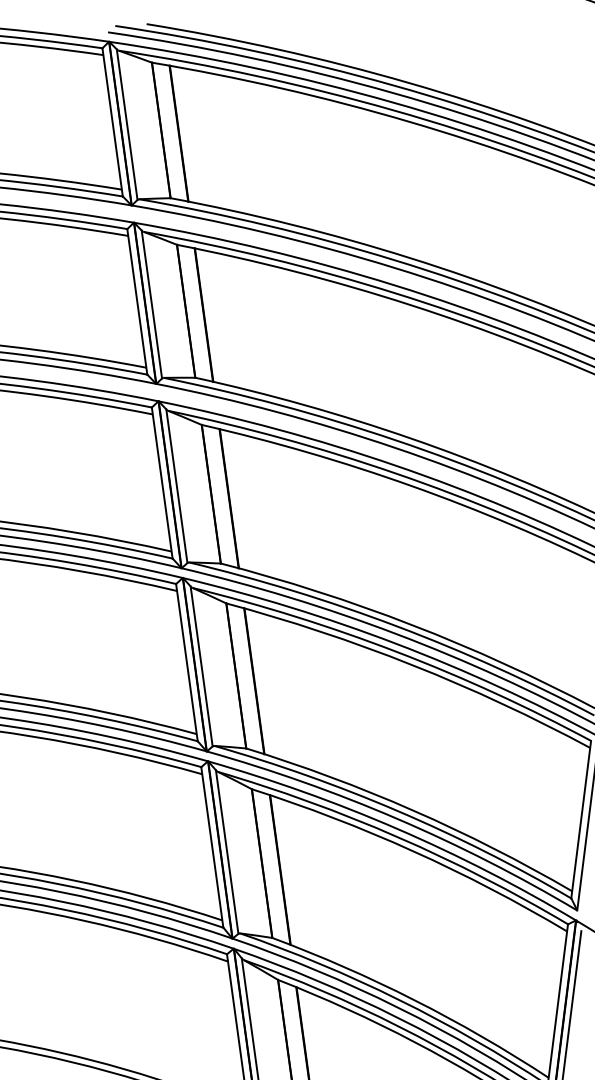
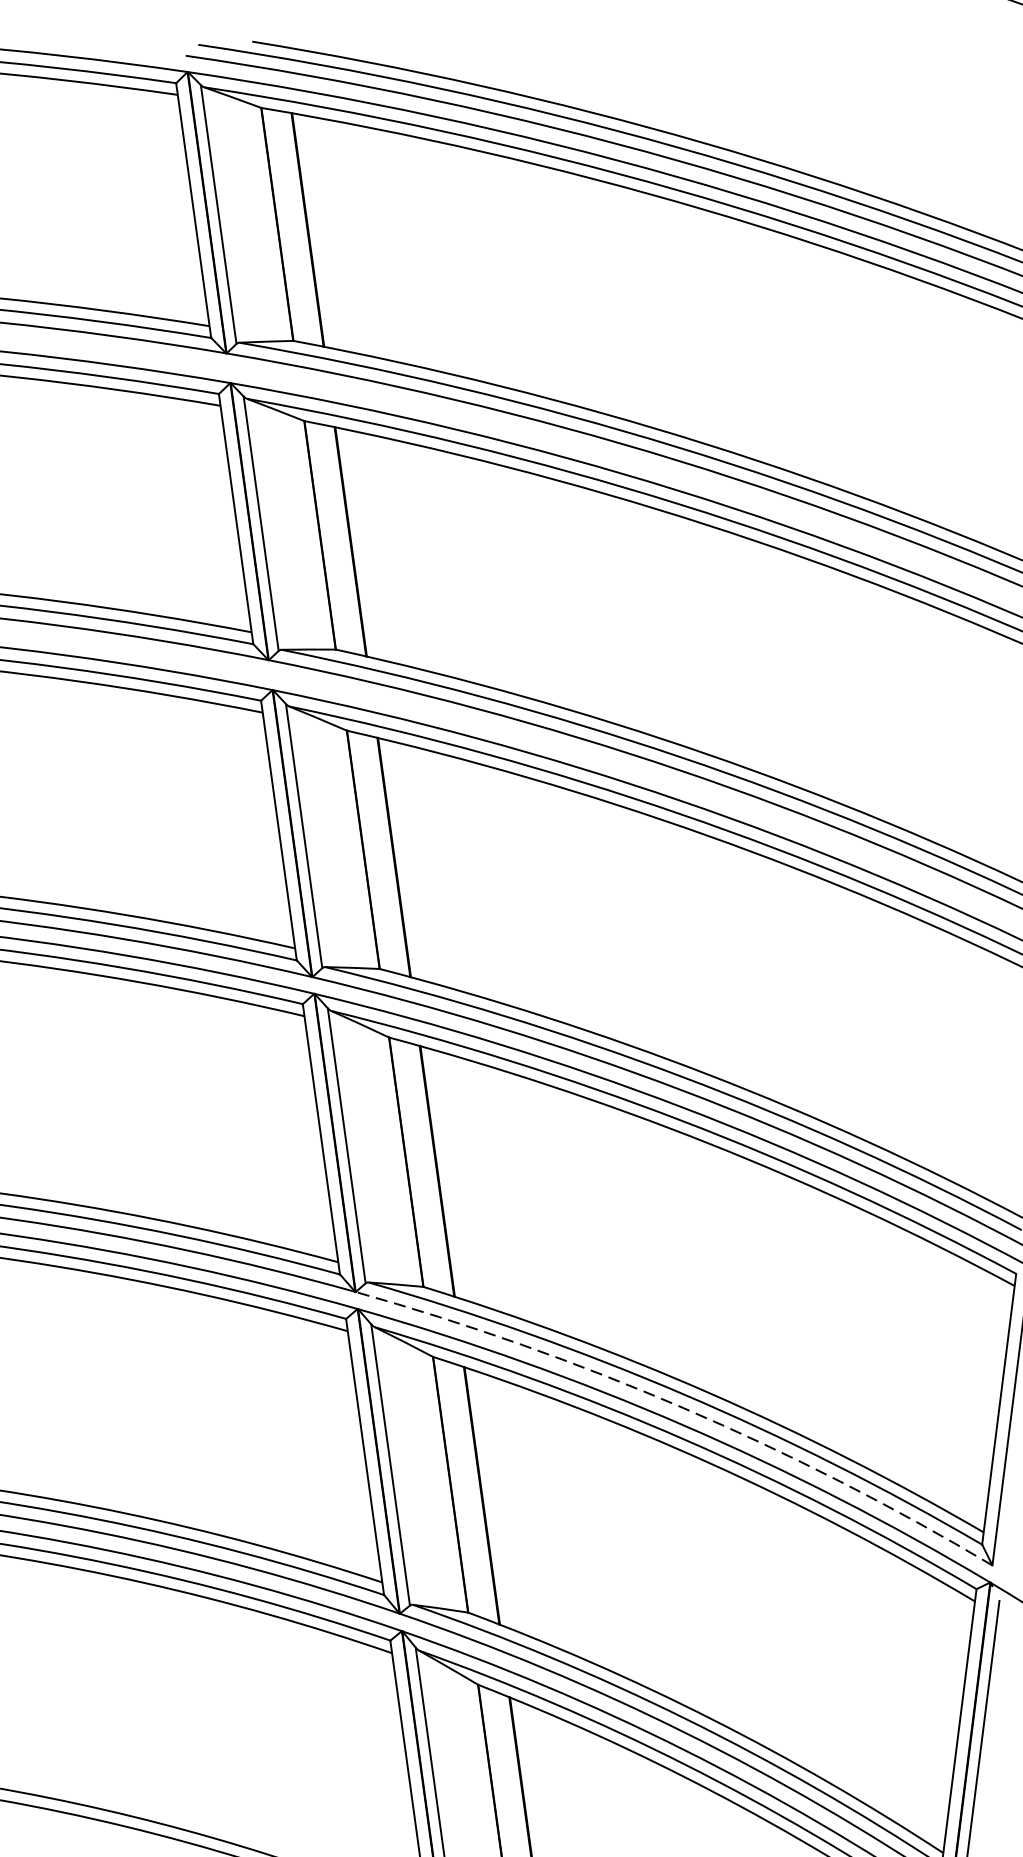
arc: (397, 818) -> (683, 1407), solid -> dashed

